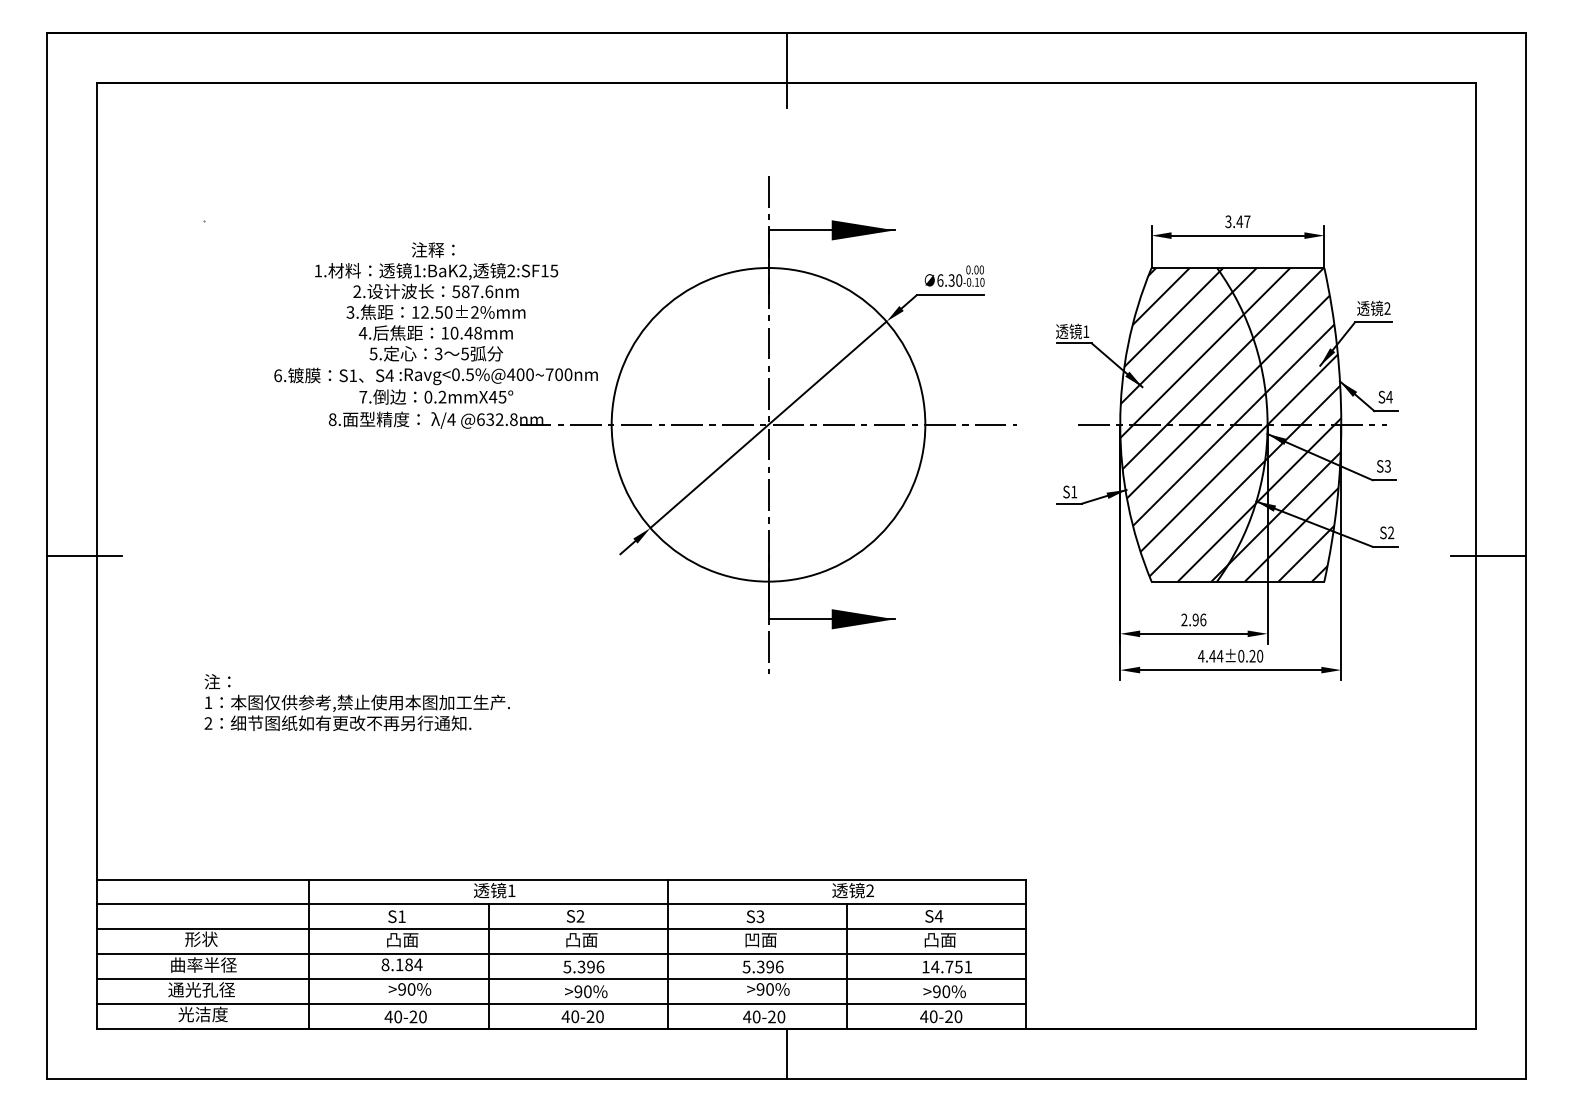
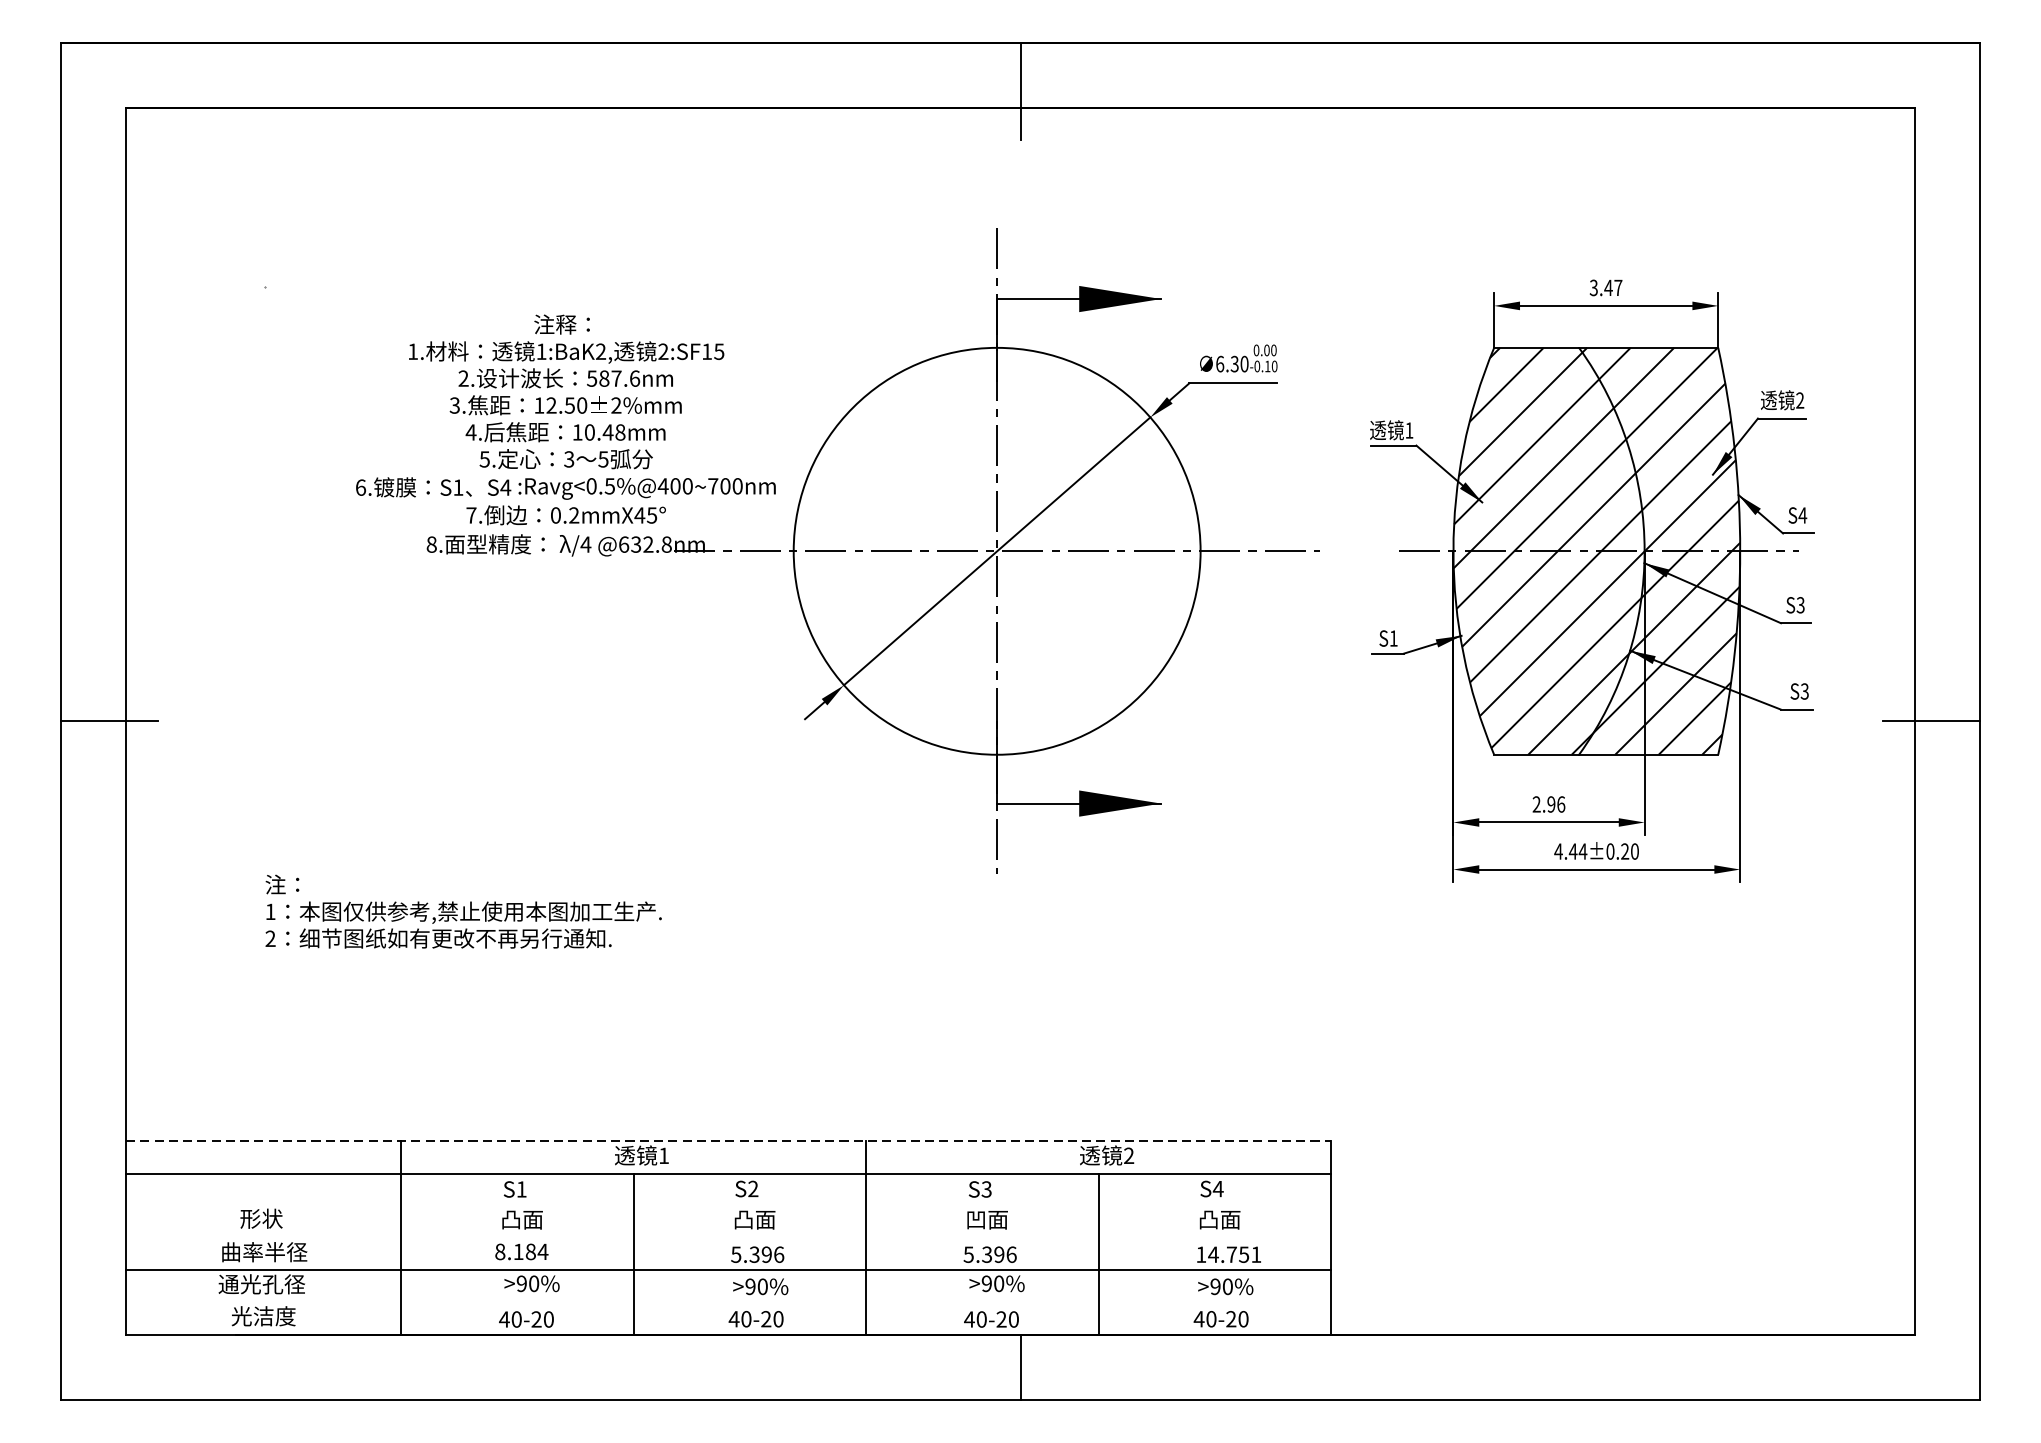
text: (1391, 533) -> (1805, 692), S2 -> S3
line: (561, 879) -> (728, 1141), solid -> dashed
line: (561, 929) -> (728, 1206), removed
line: (561, 954) -> (728, 1238), removed
line: (561, 1004) -> (728, 1303), removed

